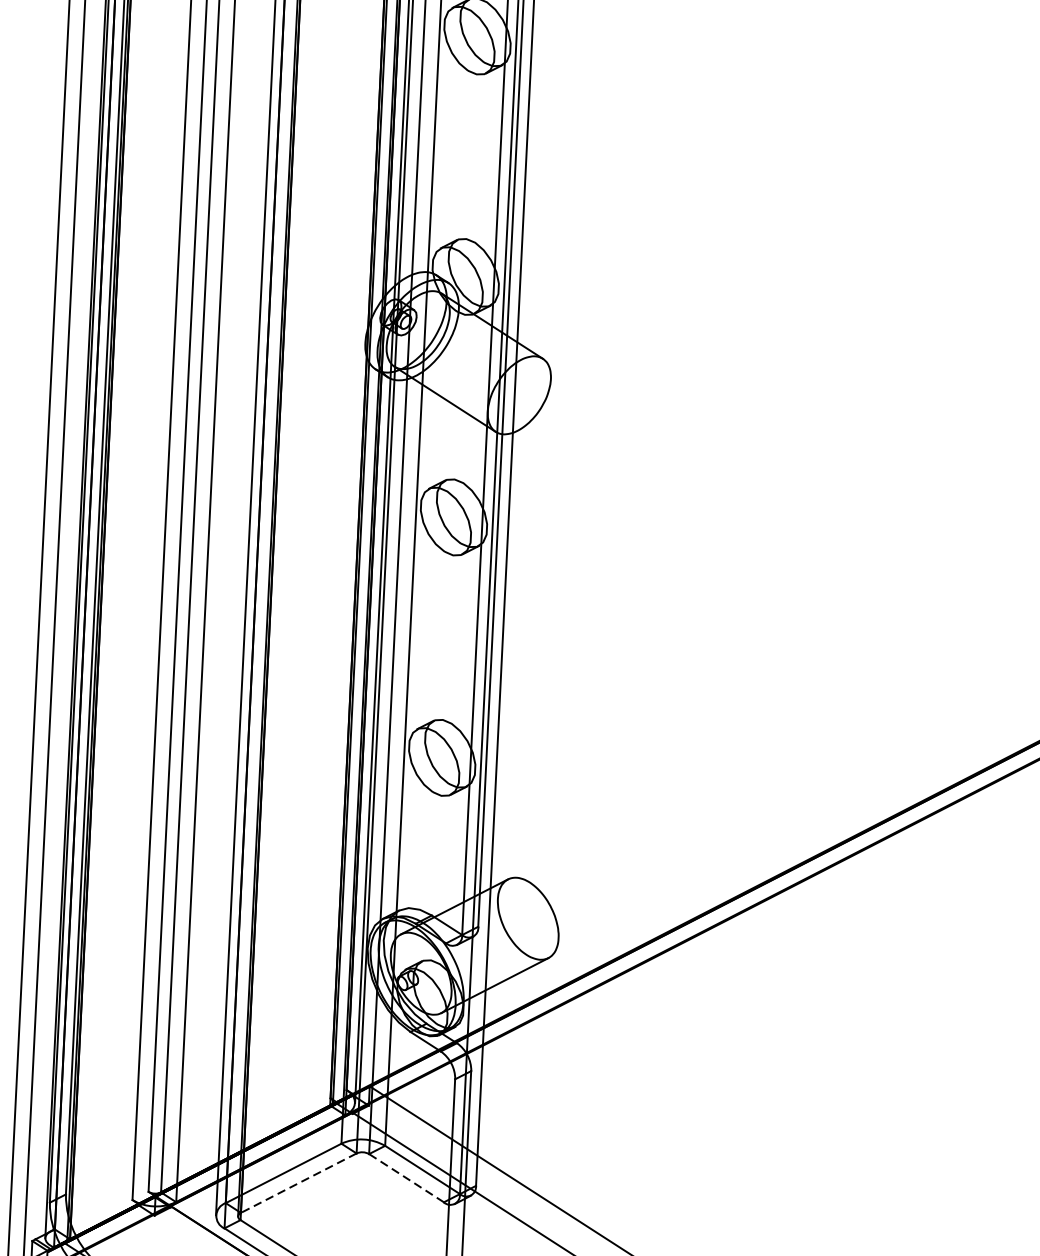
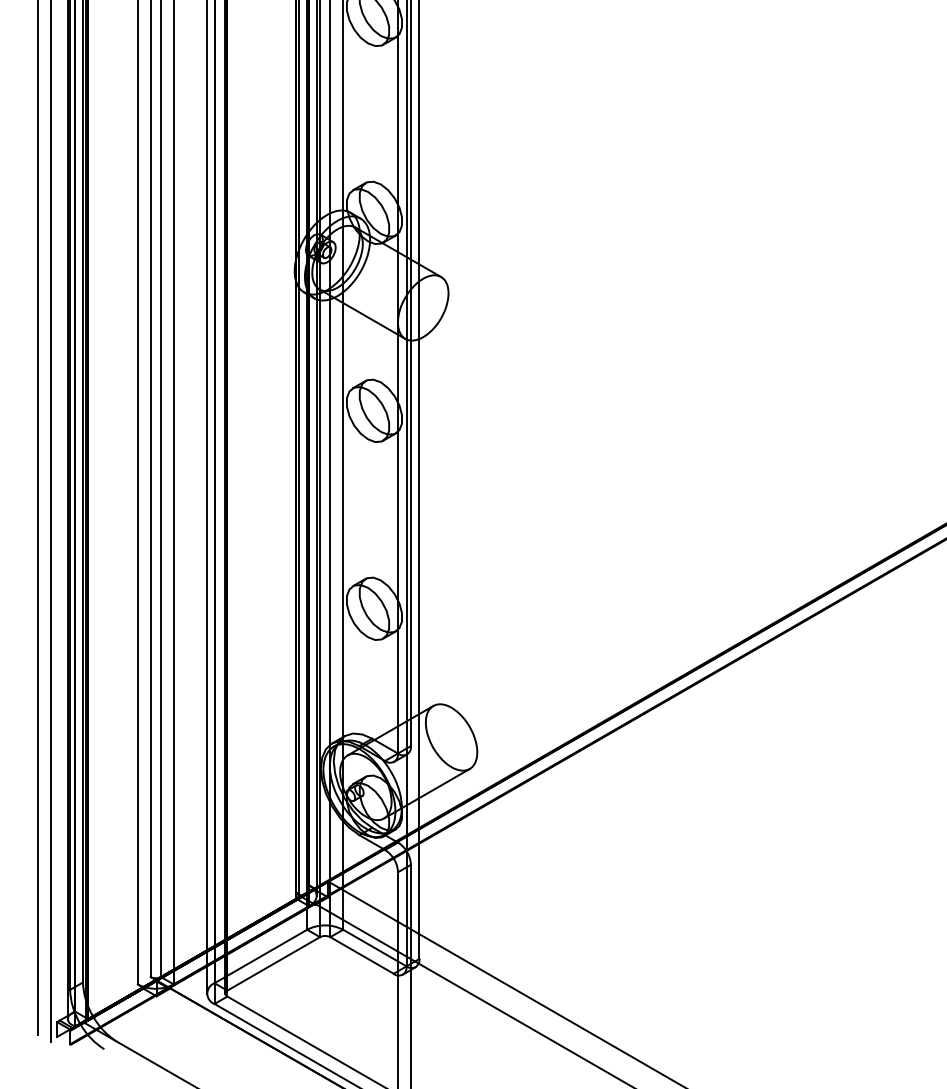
line: (407, 1178) -> (362, 955), dashed -> solid
line: (298, 1183) -> (273, 964), dashed -> solid

